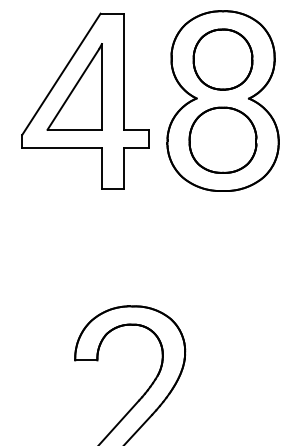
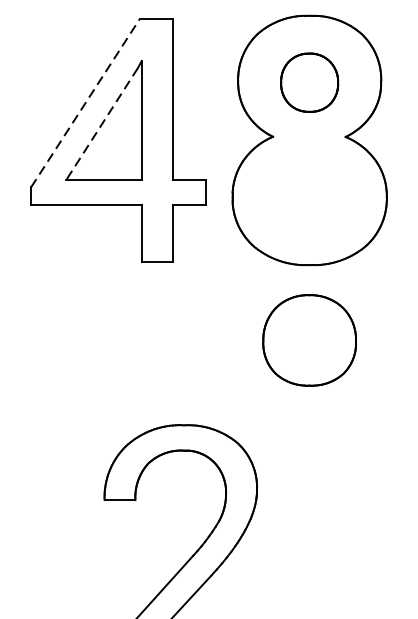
part: (222, 59) -> (308, 82), size x0.7
line: (61, 73) -> (85, 102), solid -> dashed
line: (73, 89) -> (102, 124), solid -> dashed
part: (222, 139) -> (308, 339), moved

